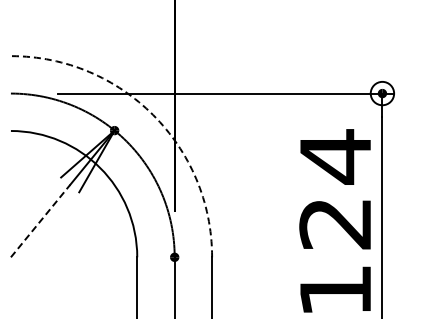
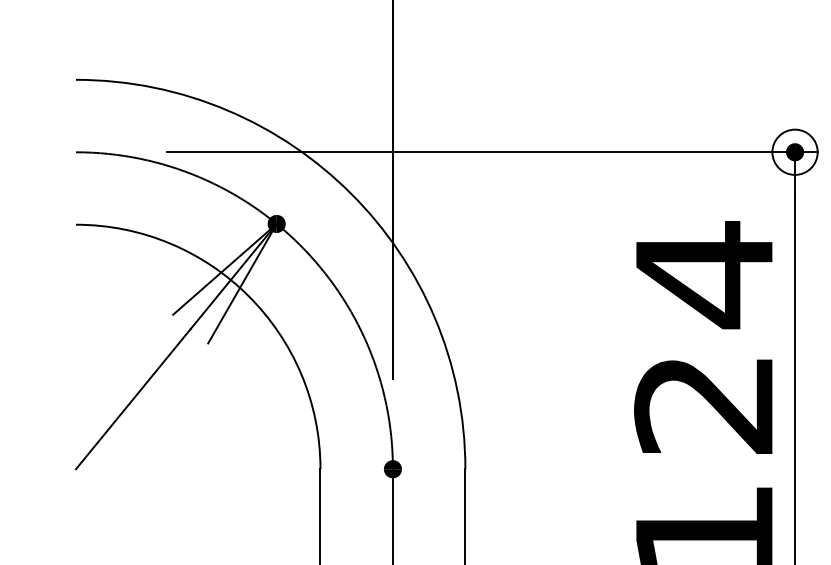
arc: (153, 115) -> (351, 194), dashed -> solid
line: (40, 221) -> (133, 399), dashed -> solid

